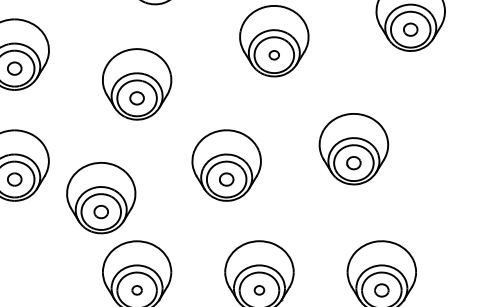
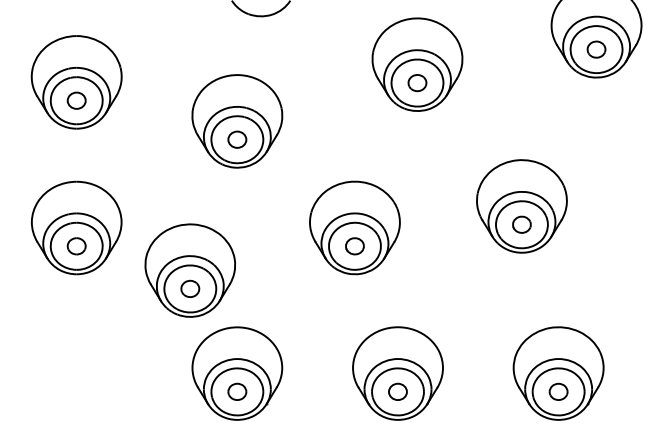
part: (274, 55) -> (417, 83), size x1.43
part: (137, 290) -> (237, 391), size x1.43
part: (259, 290) -> (397, 391), size x1.43

